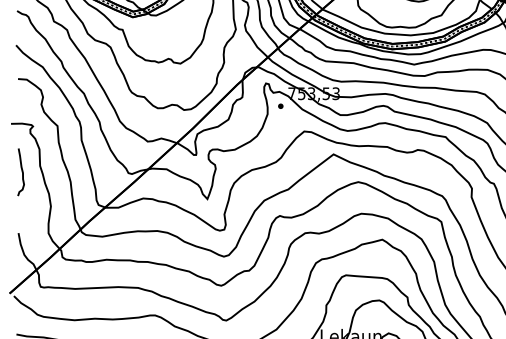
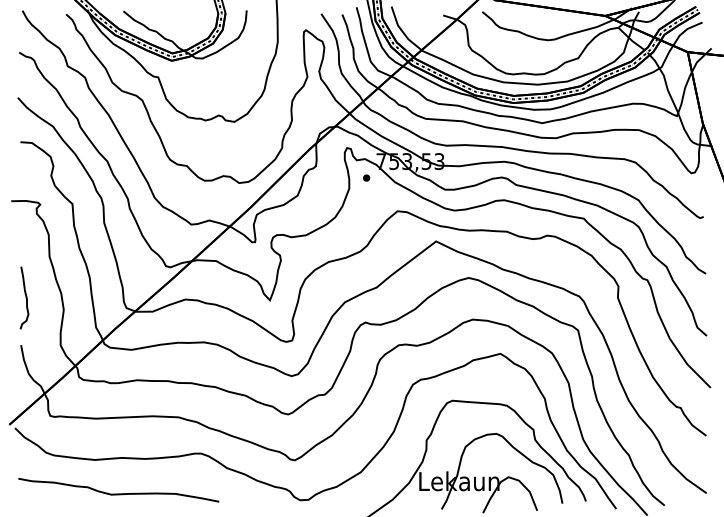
curve: (21, 171) -> (25, 297), moved

